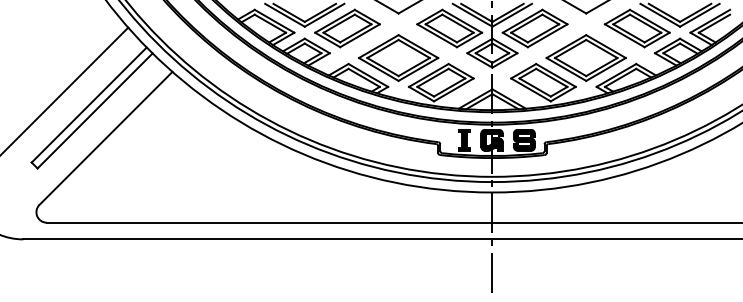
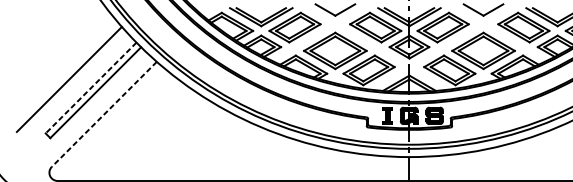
line: (88, 105) -> (90, 88), solid -> dashed
line: (105, 138) -> (103, 114), solid -> dashed

